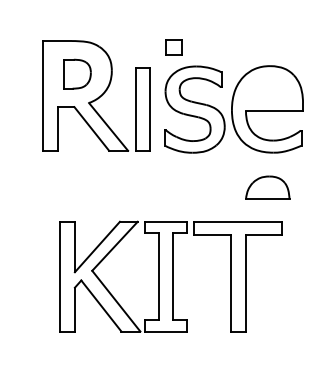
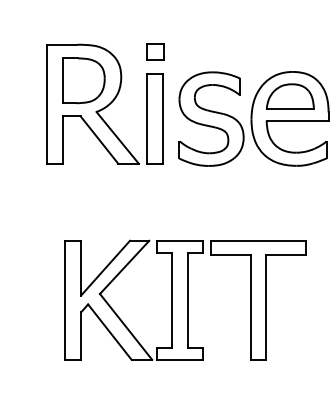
part: (173, 47) -> (154, 51), moved
part: (77, 73) -> (83, 79), size x1.43
part: (267, 187) -> (290, 96), moved

